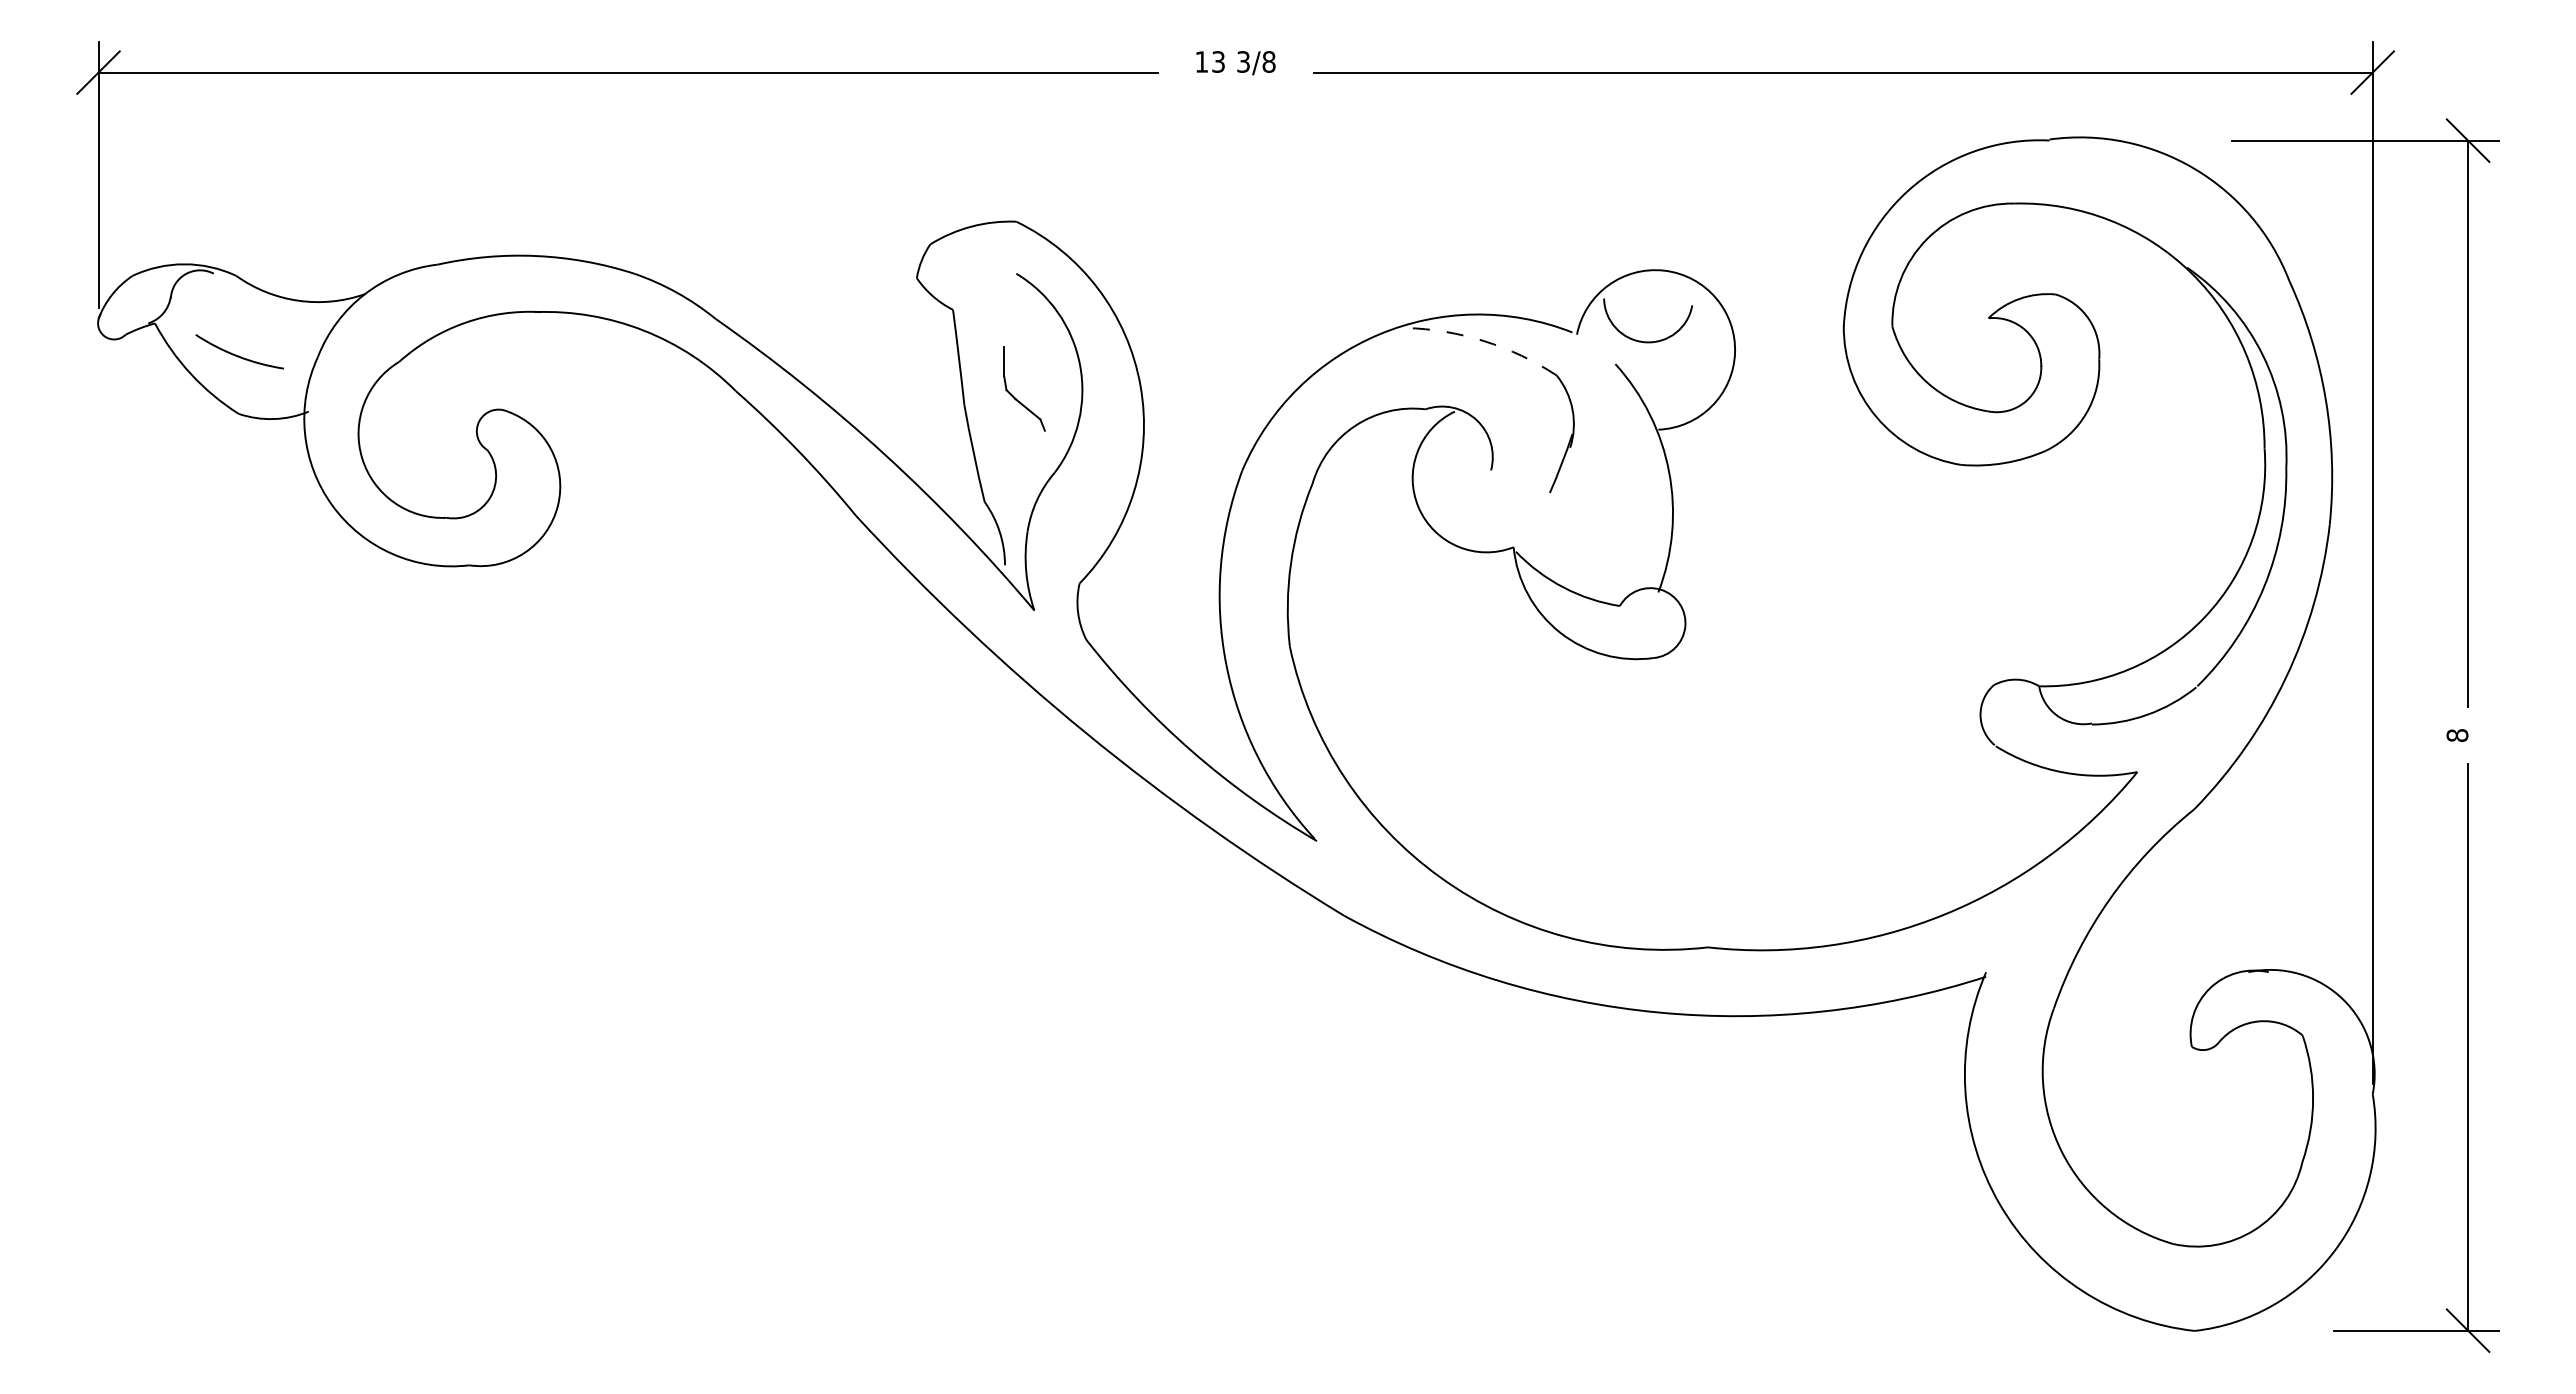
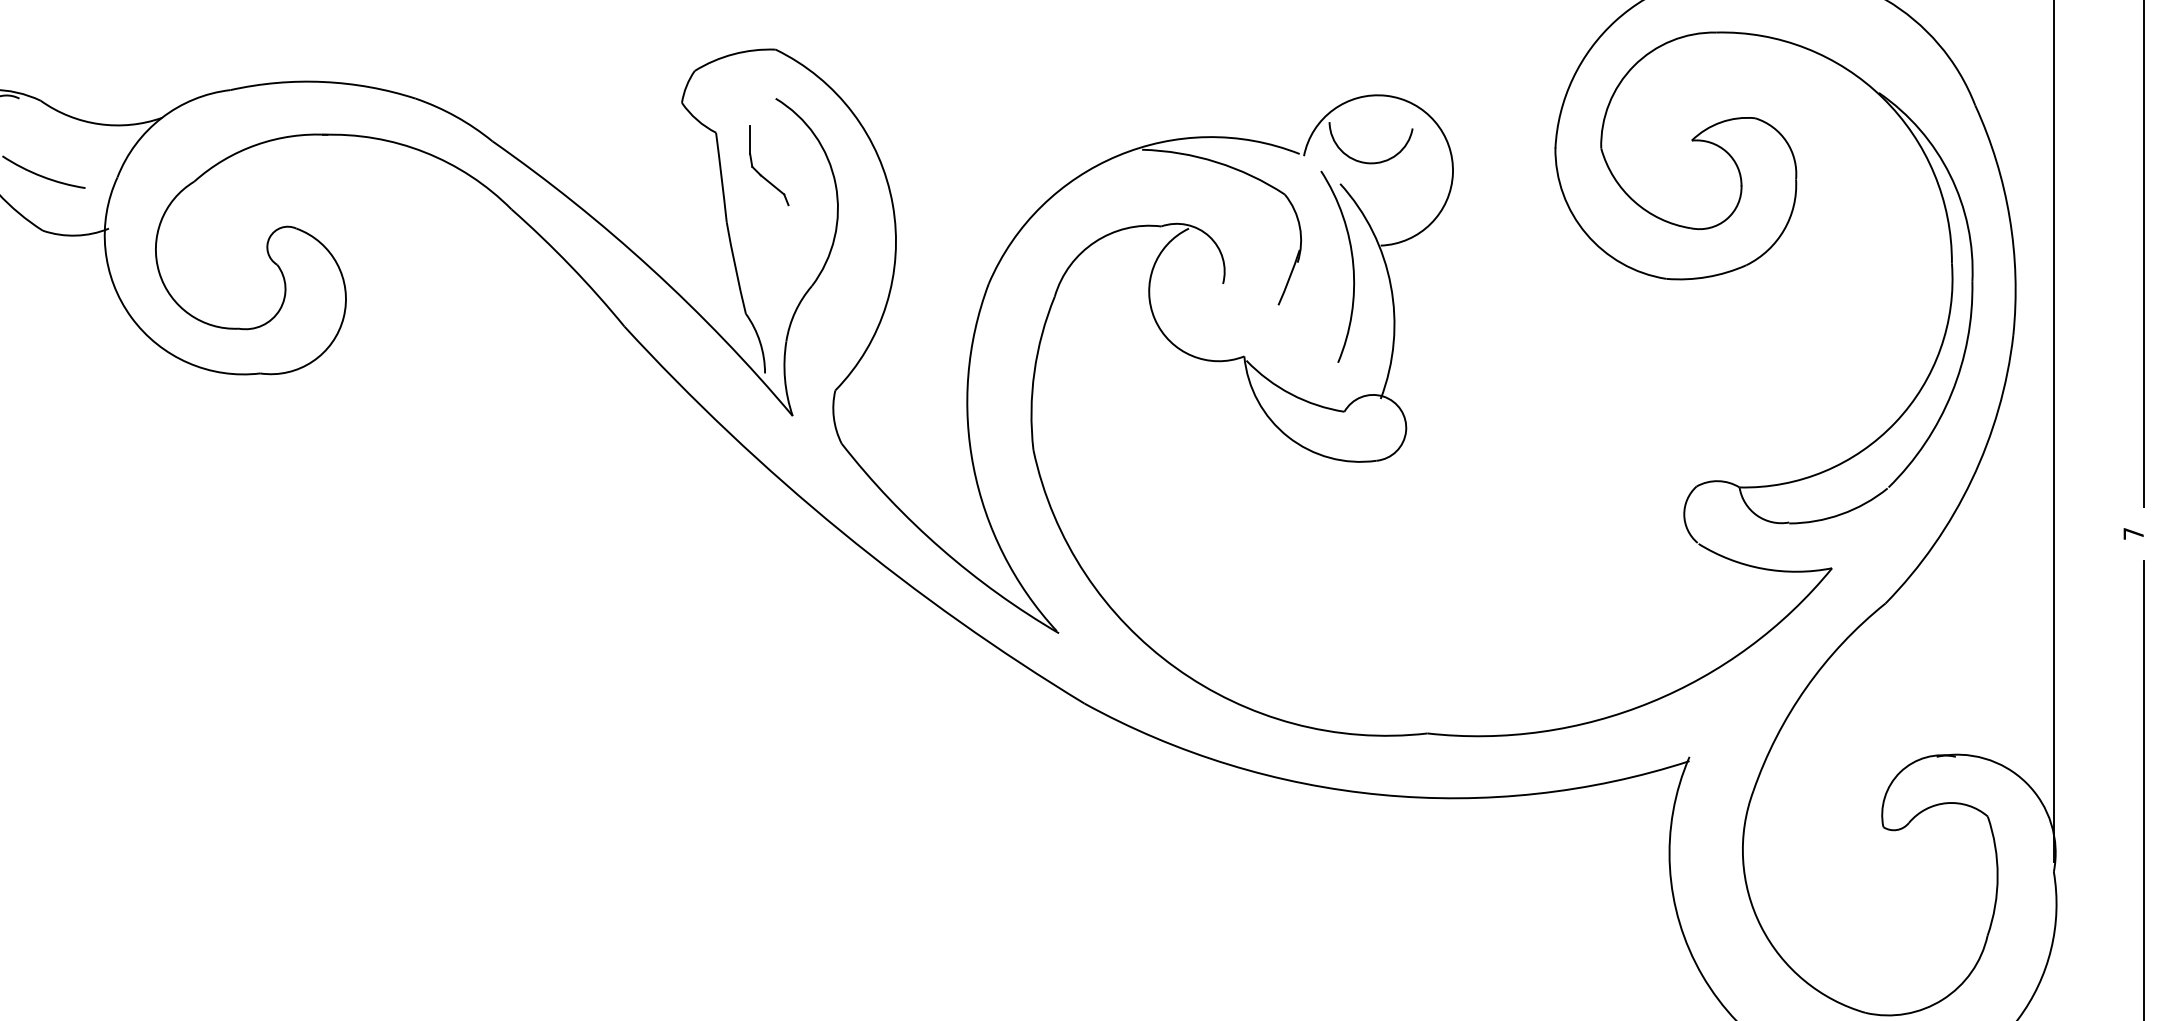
arc: (1484, 341) -> (1216, 162), dashed -> solid
part: (1015, 397) -> (760, 173), moved
arc: (1628, 452) -> (1352, 267), added
text: (2457, 735) -> (2133, 533), 8 -> 7

